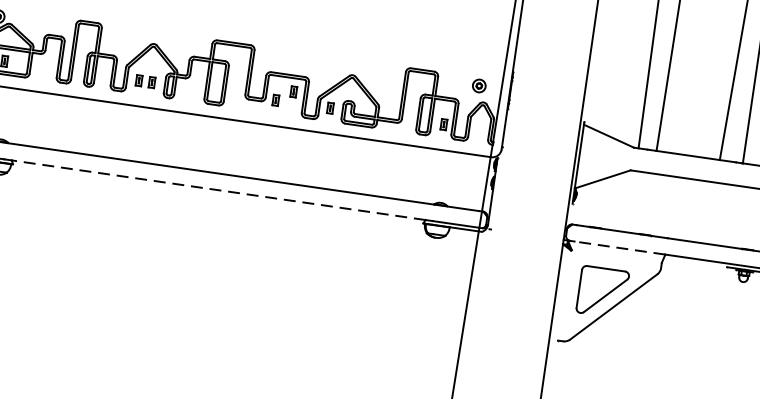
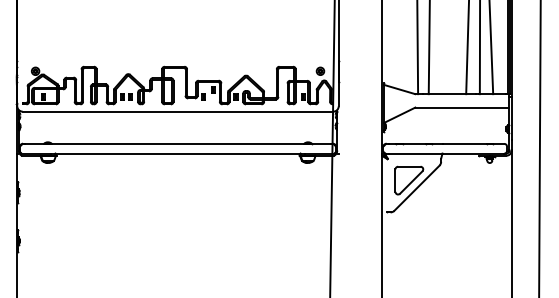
line: (219, 190) -> (178, 153), dashed -> solid
line: (619, 247) -> (415, 153), dashed -> solid

